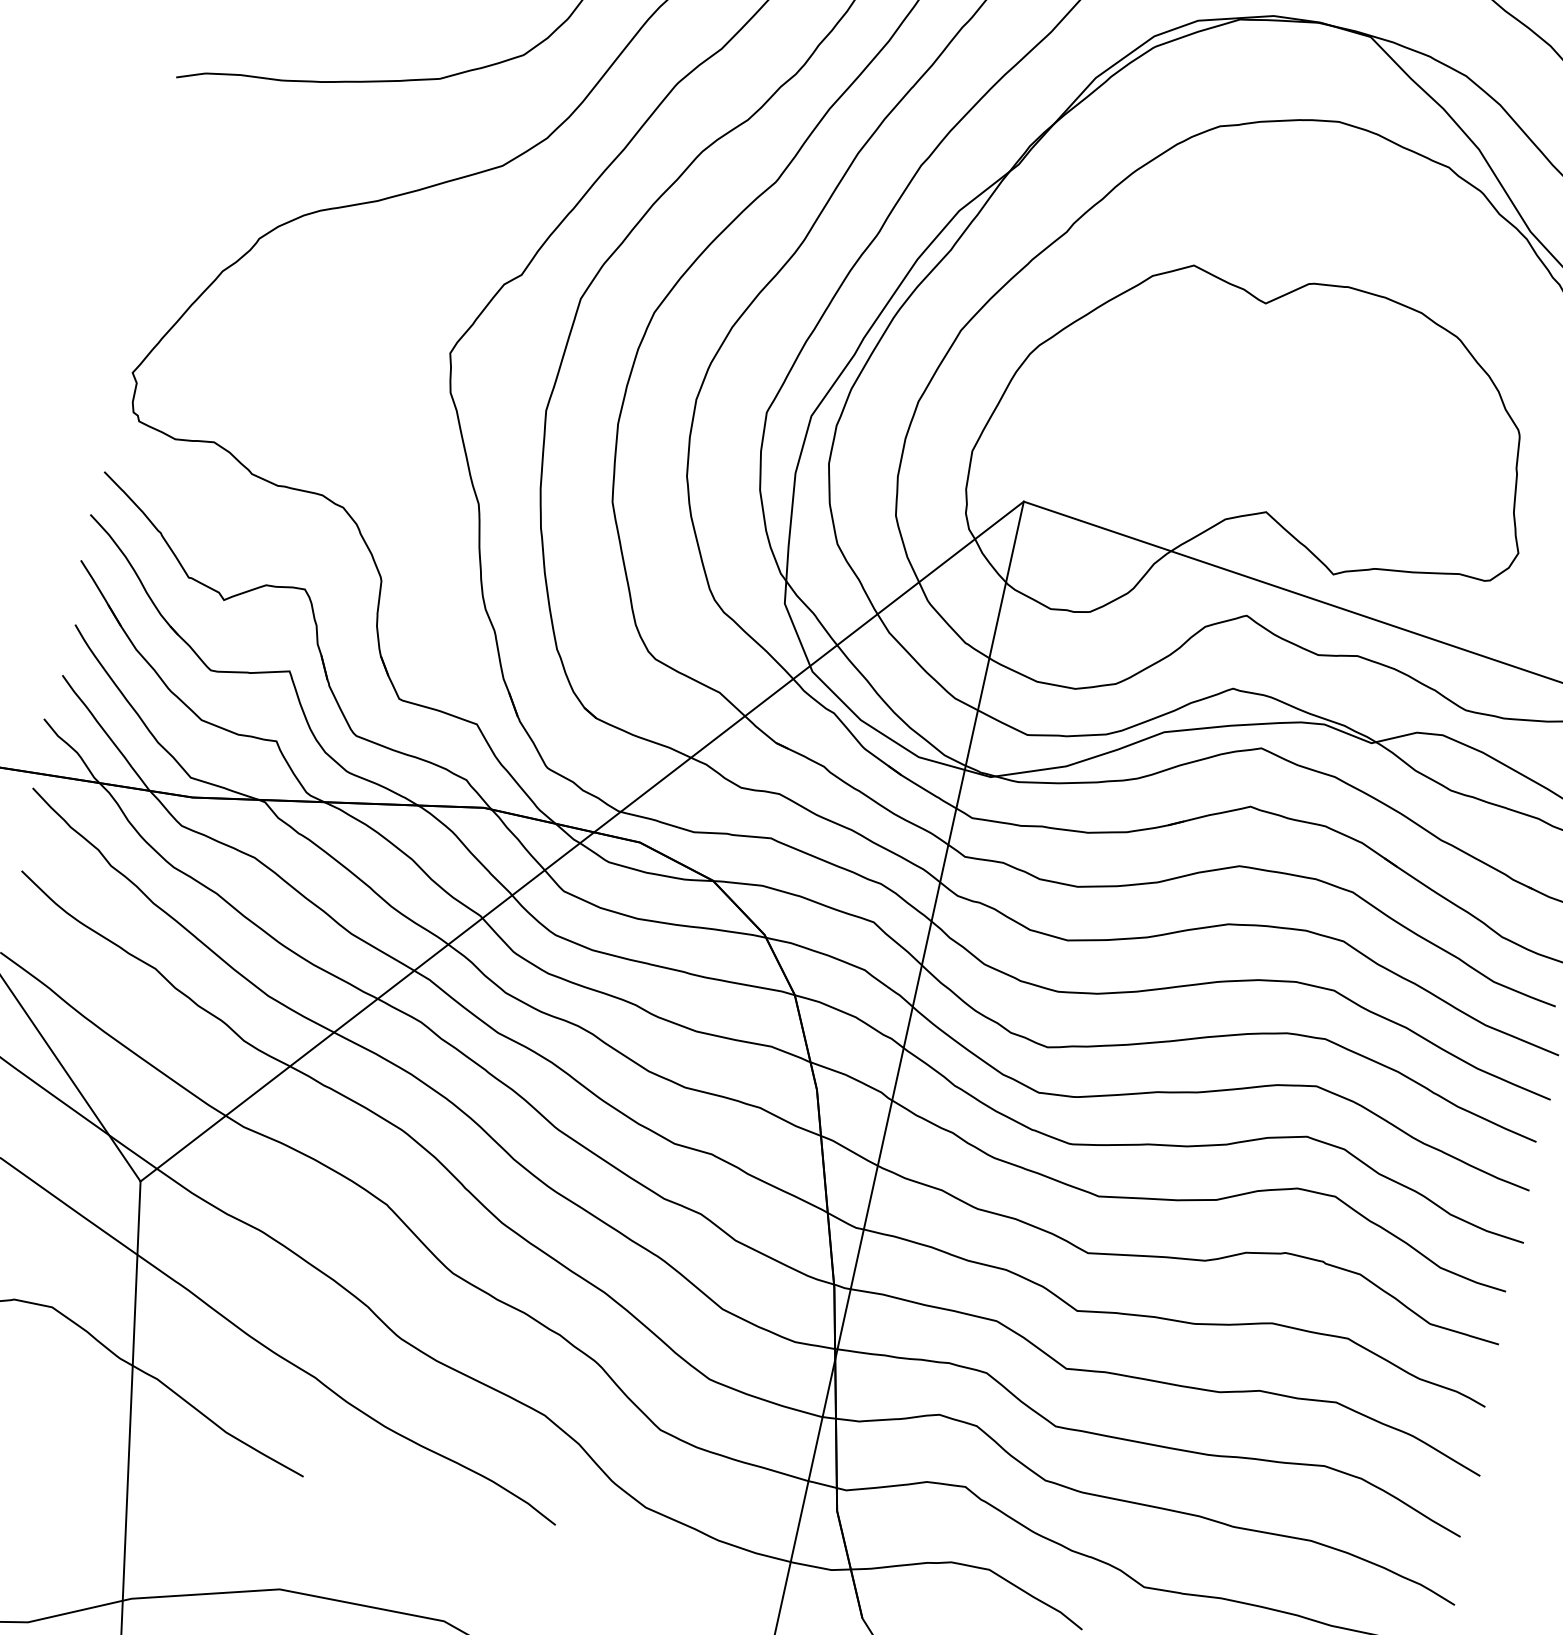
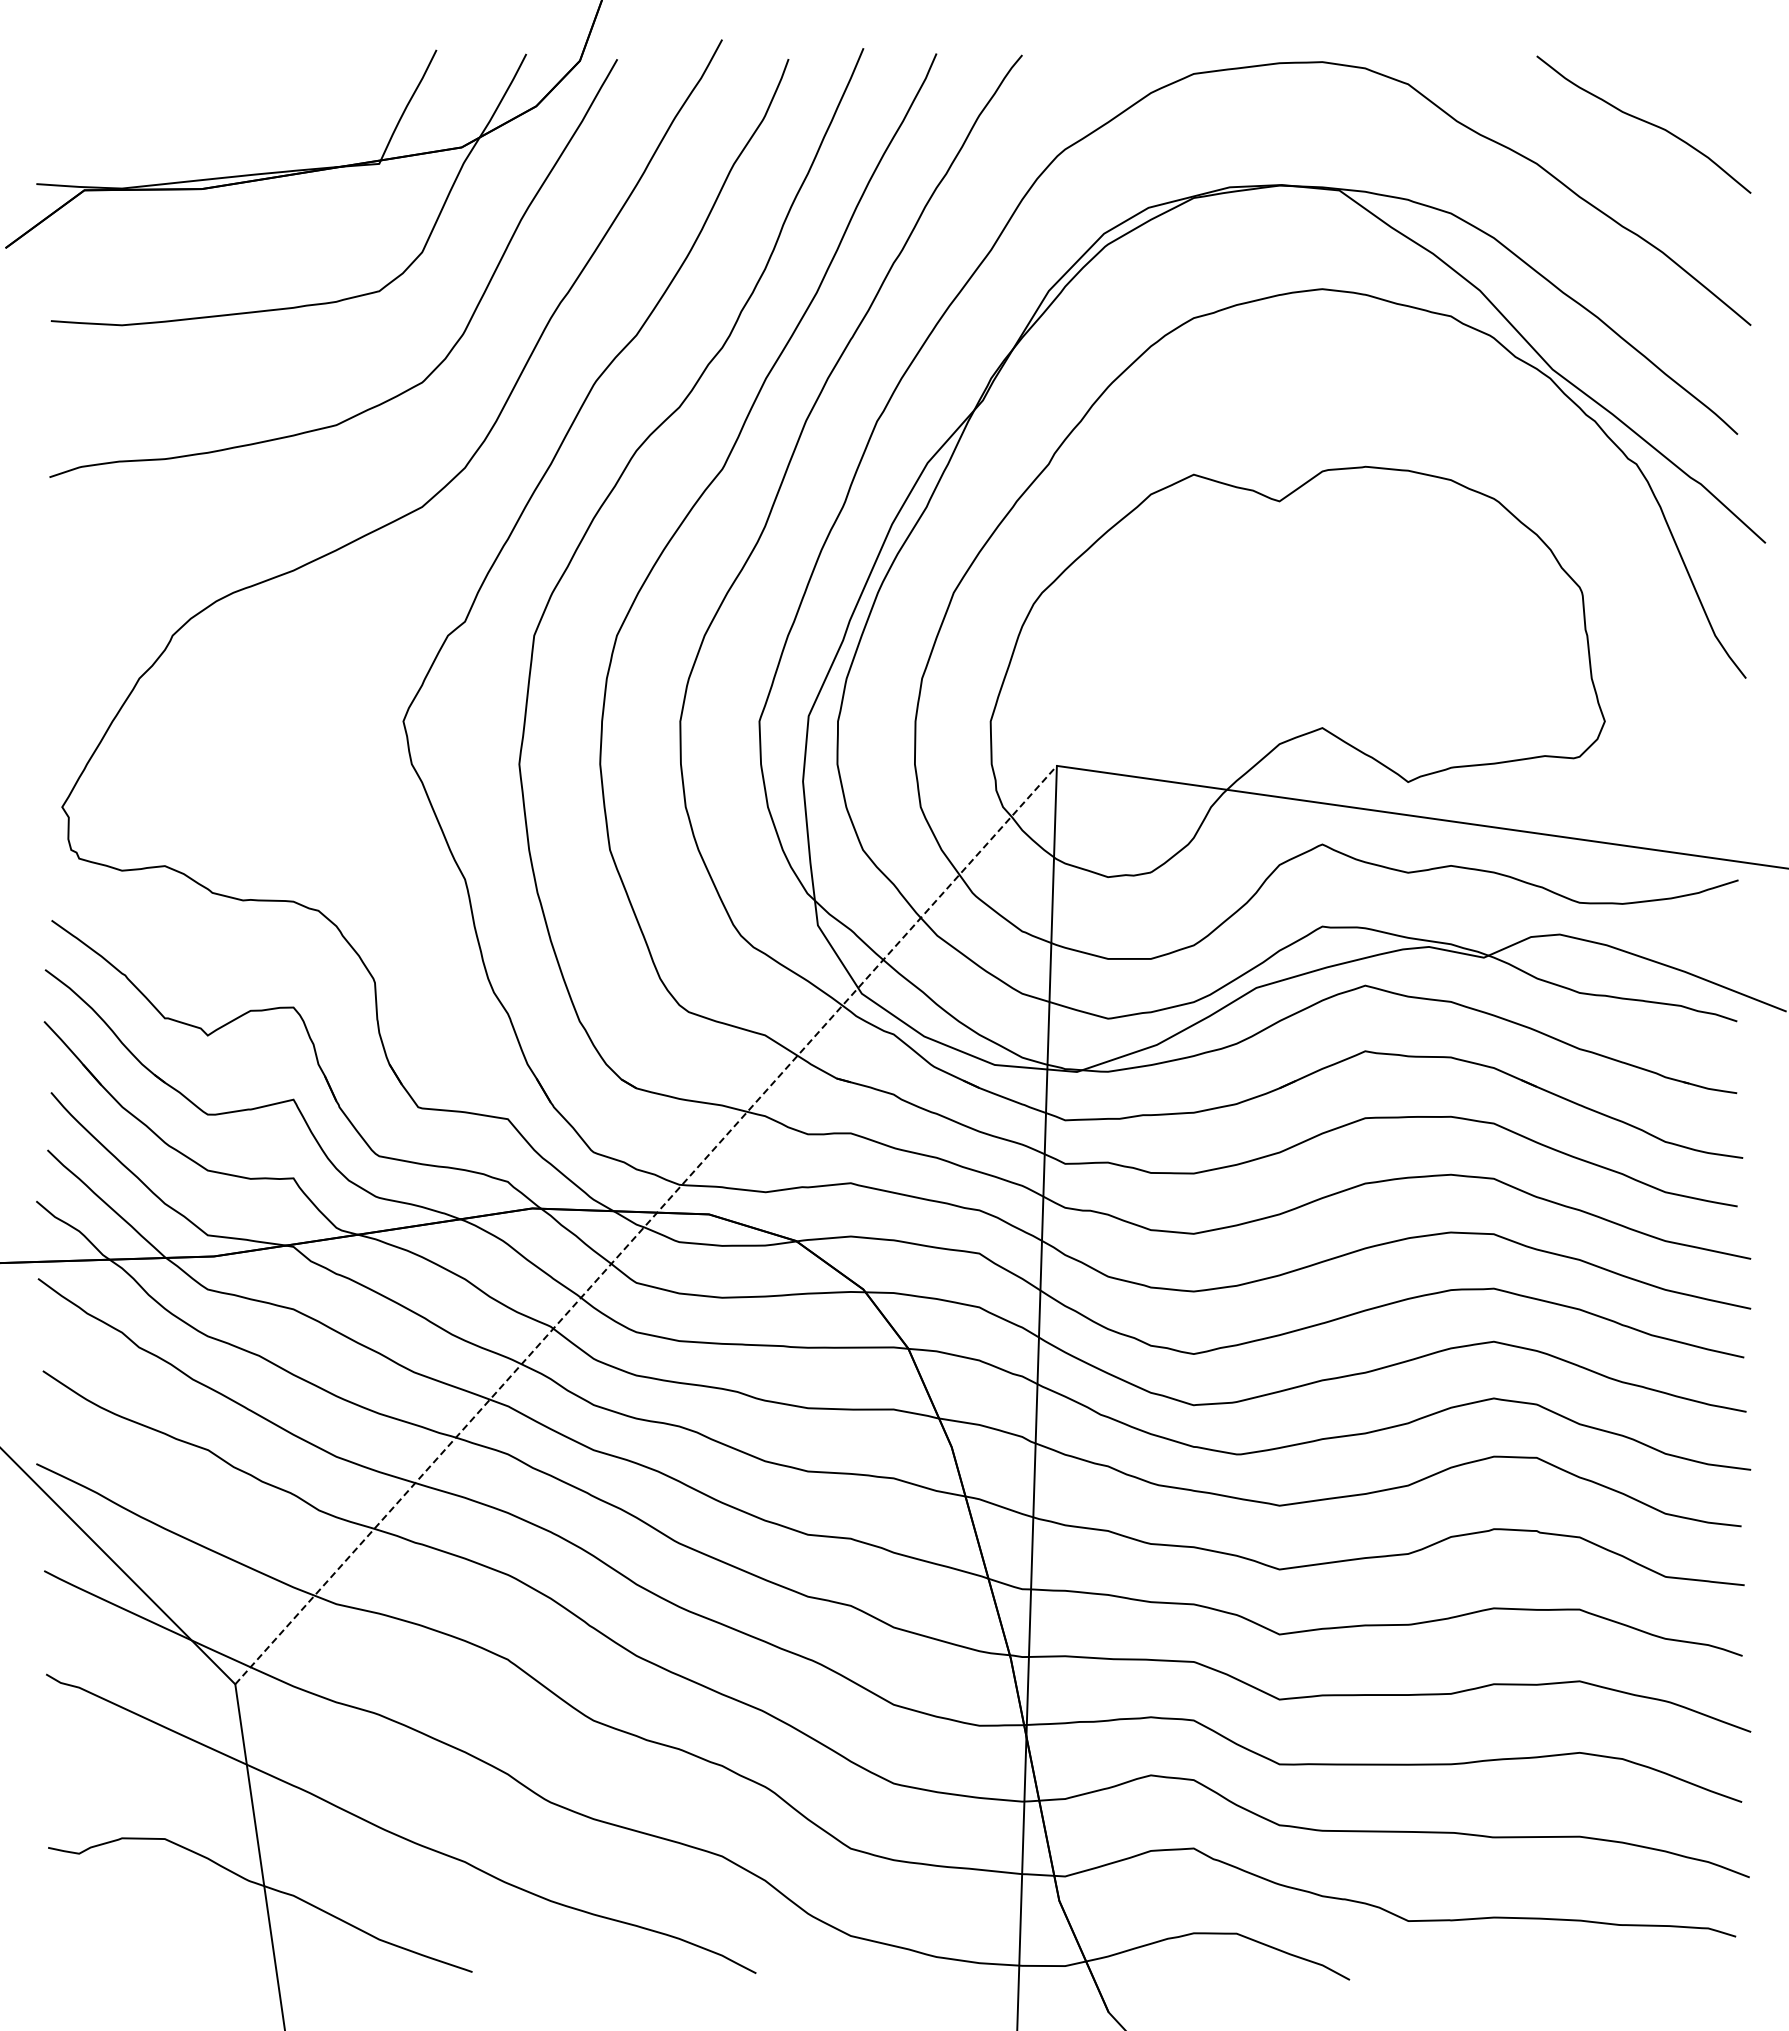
line: (582, 841) -> (646, 1224), solid -> dashed

